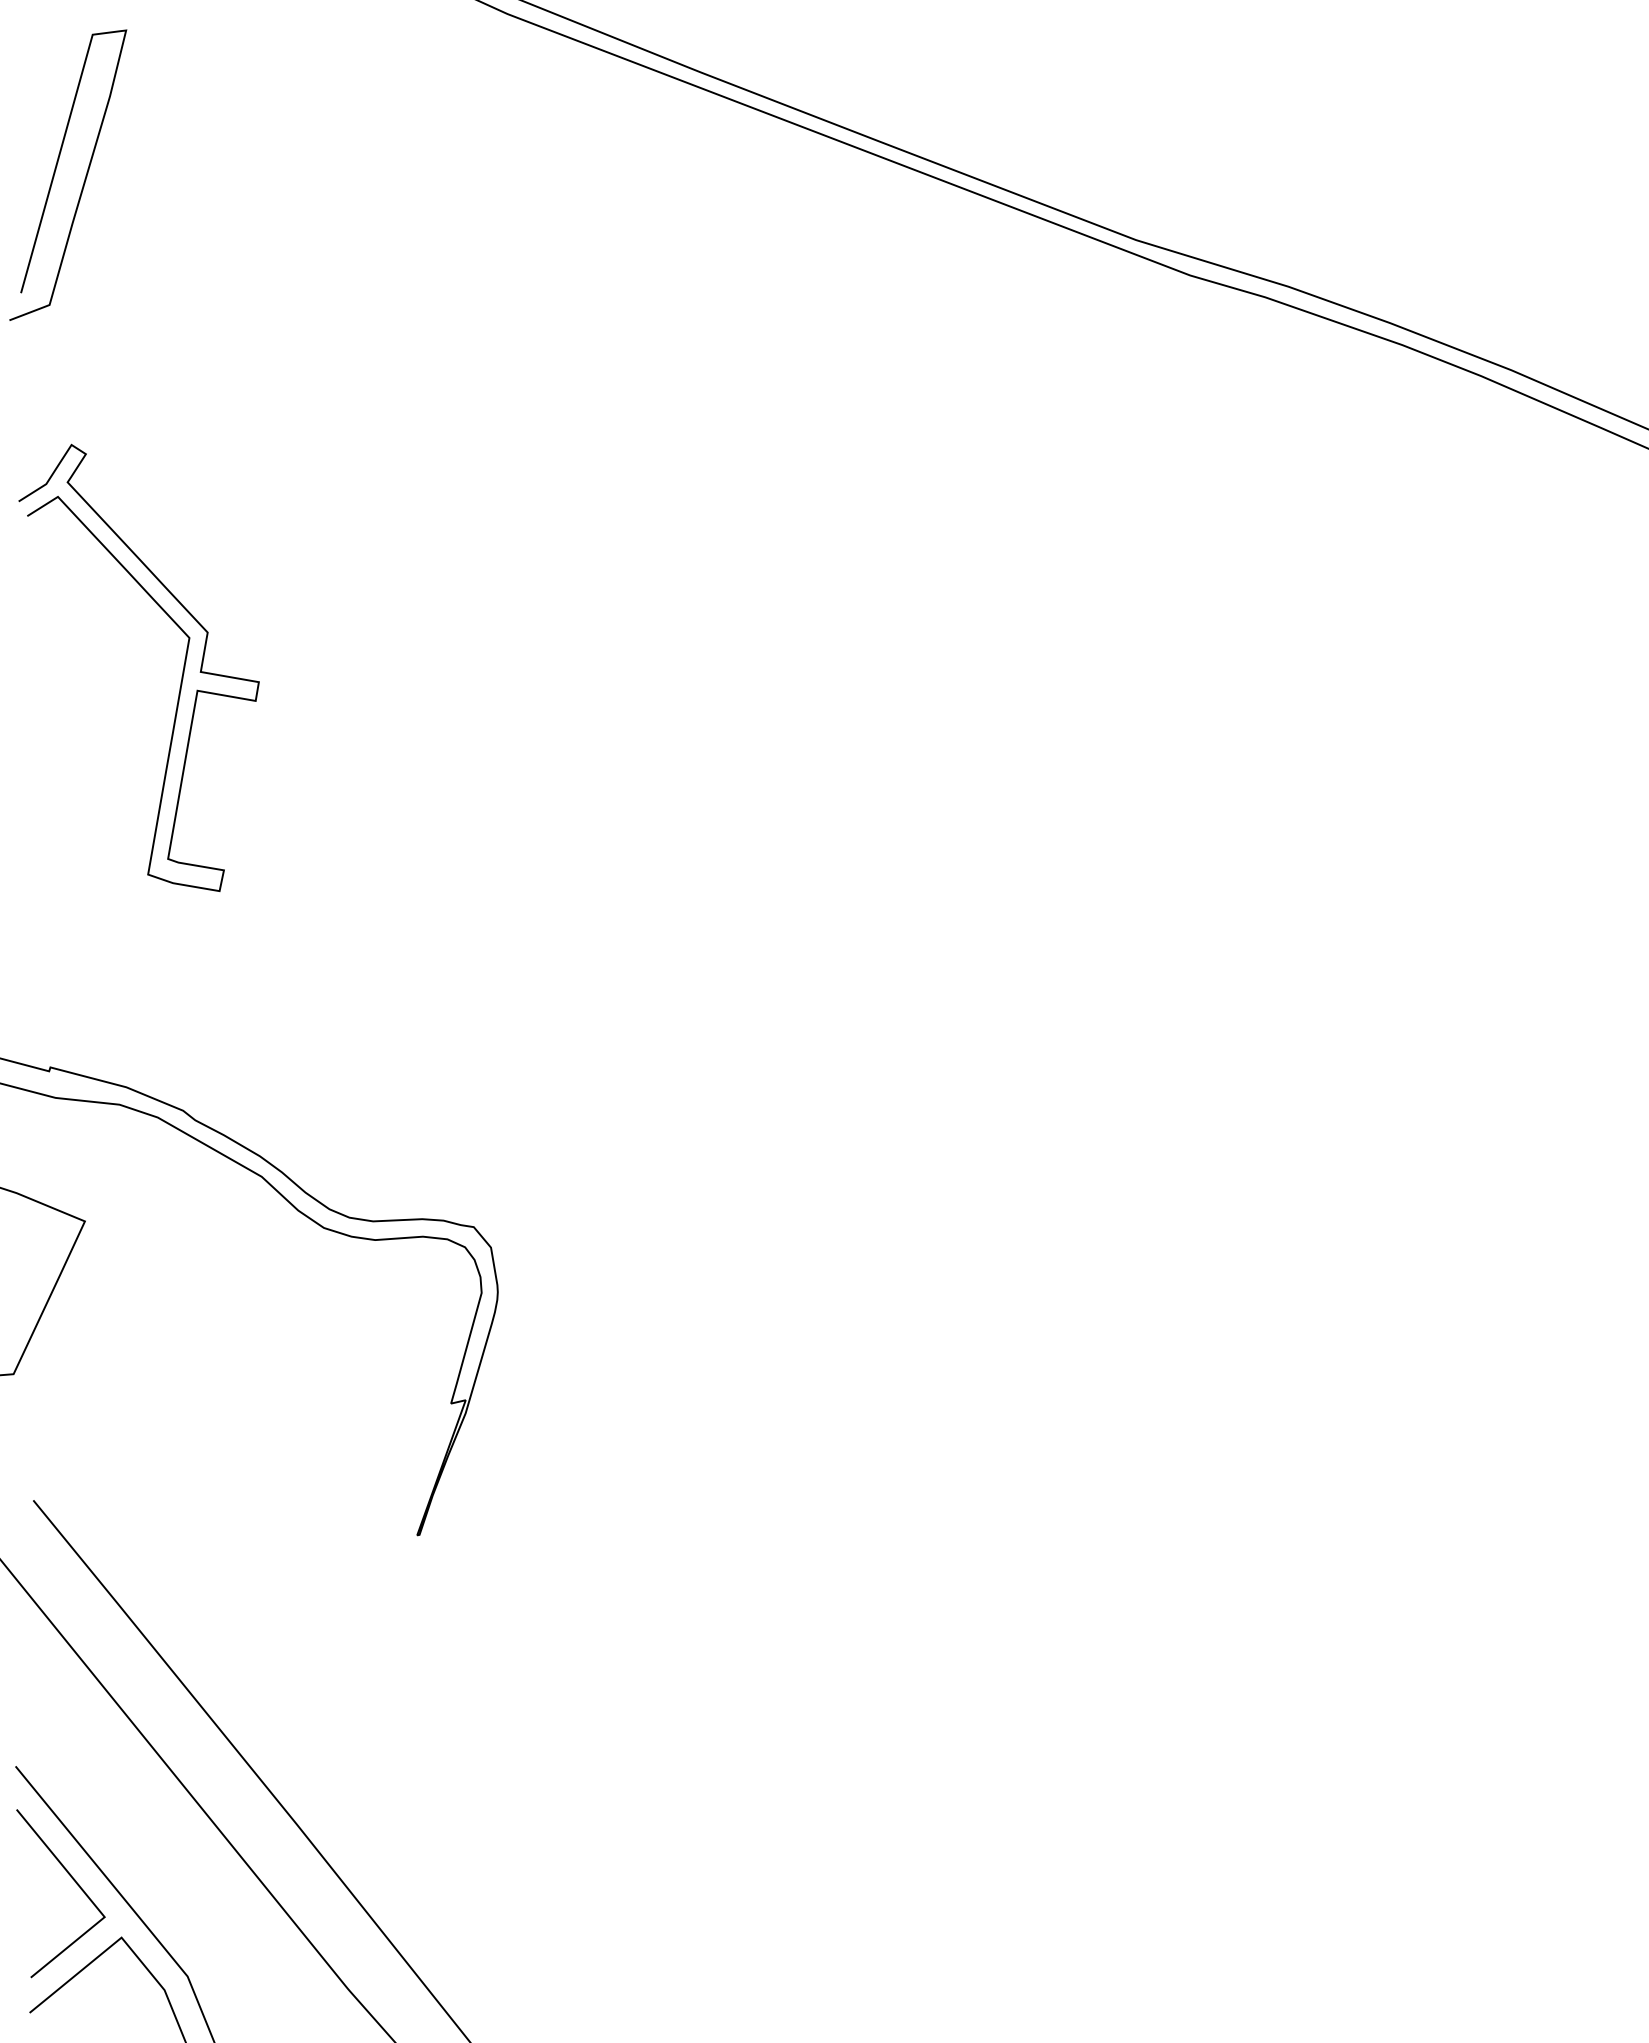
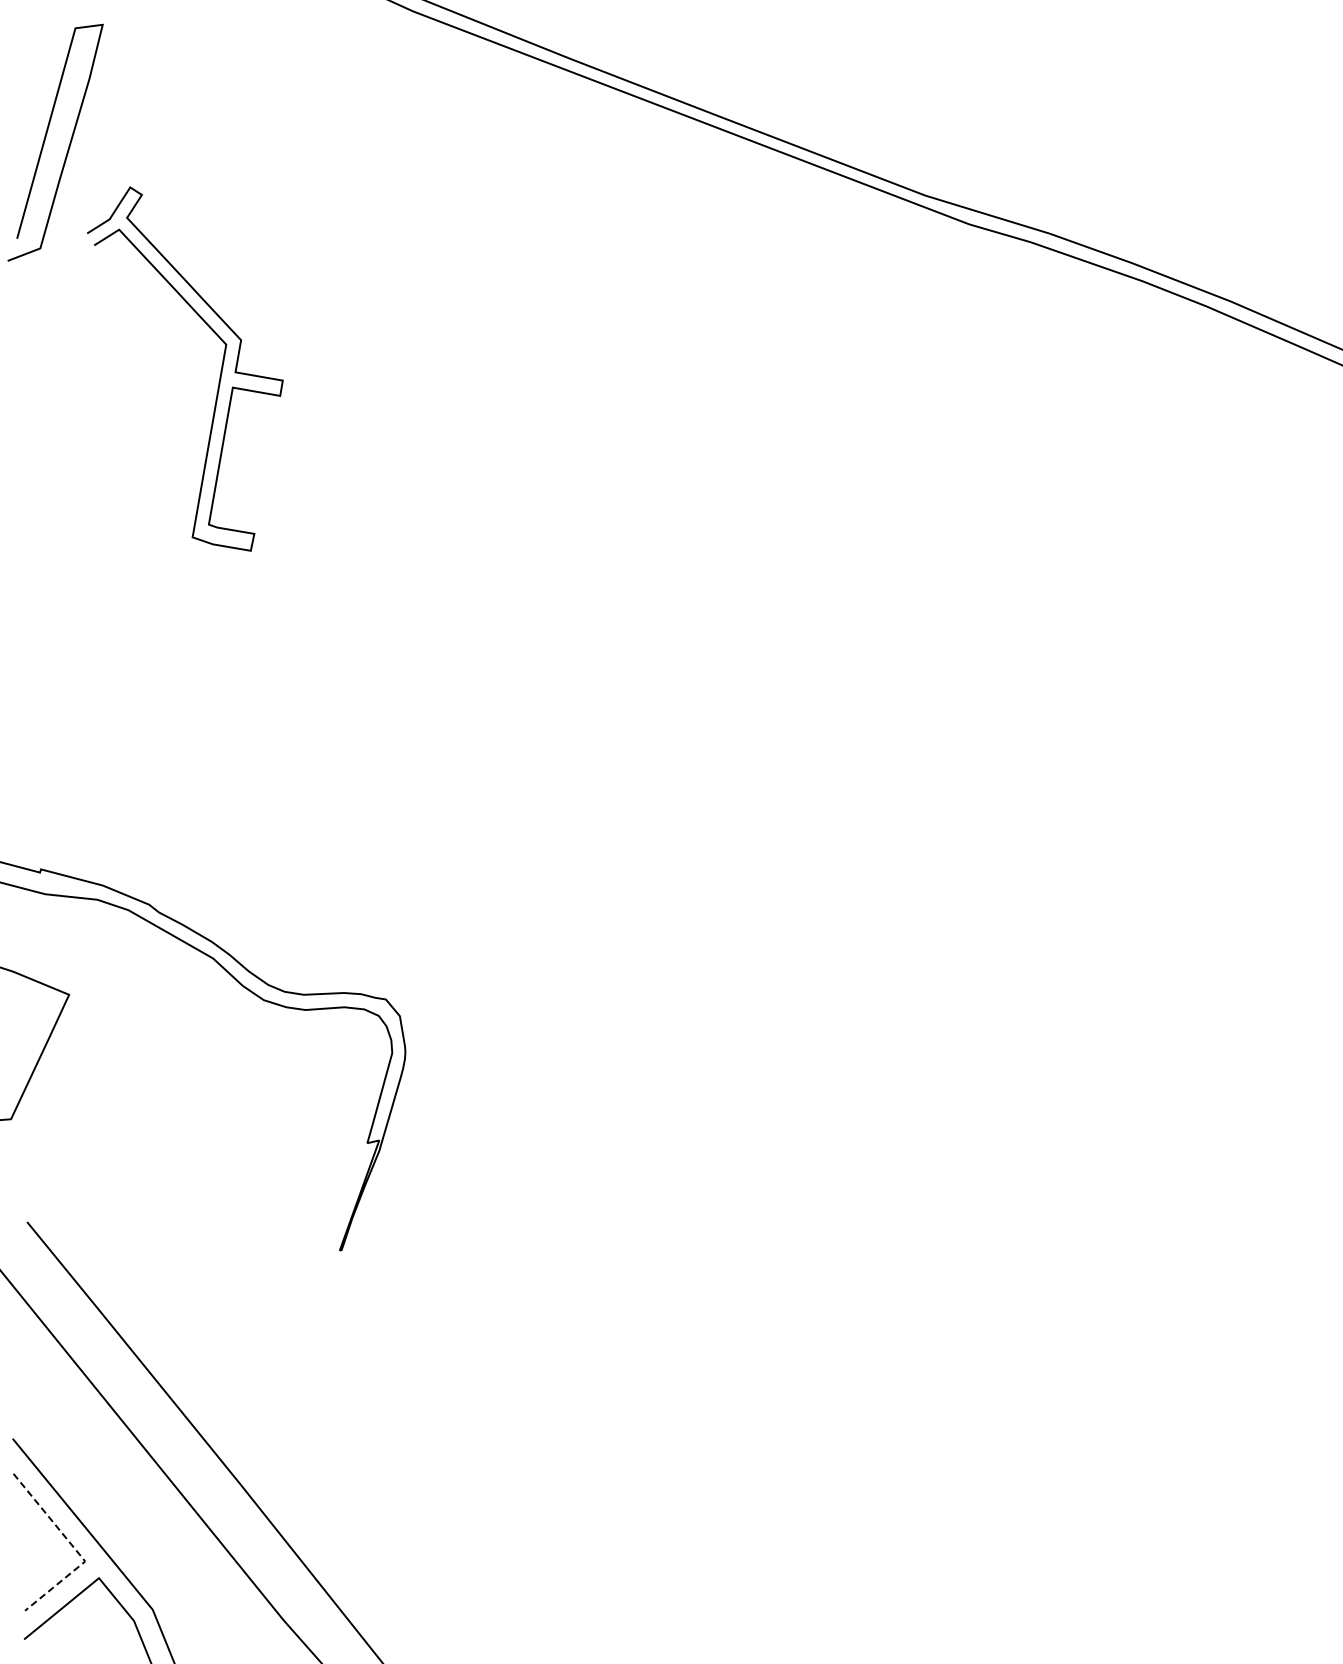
curve: (181, 677) -> (219, 376), moved
line: (91, 1899) -> (74, 1547), solid -> dashed

